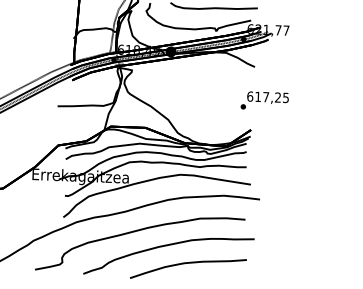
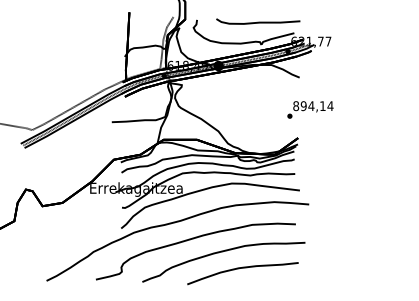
text: (268, 97) -> (313, 106), 617,25 -> 894,14

